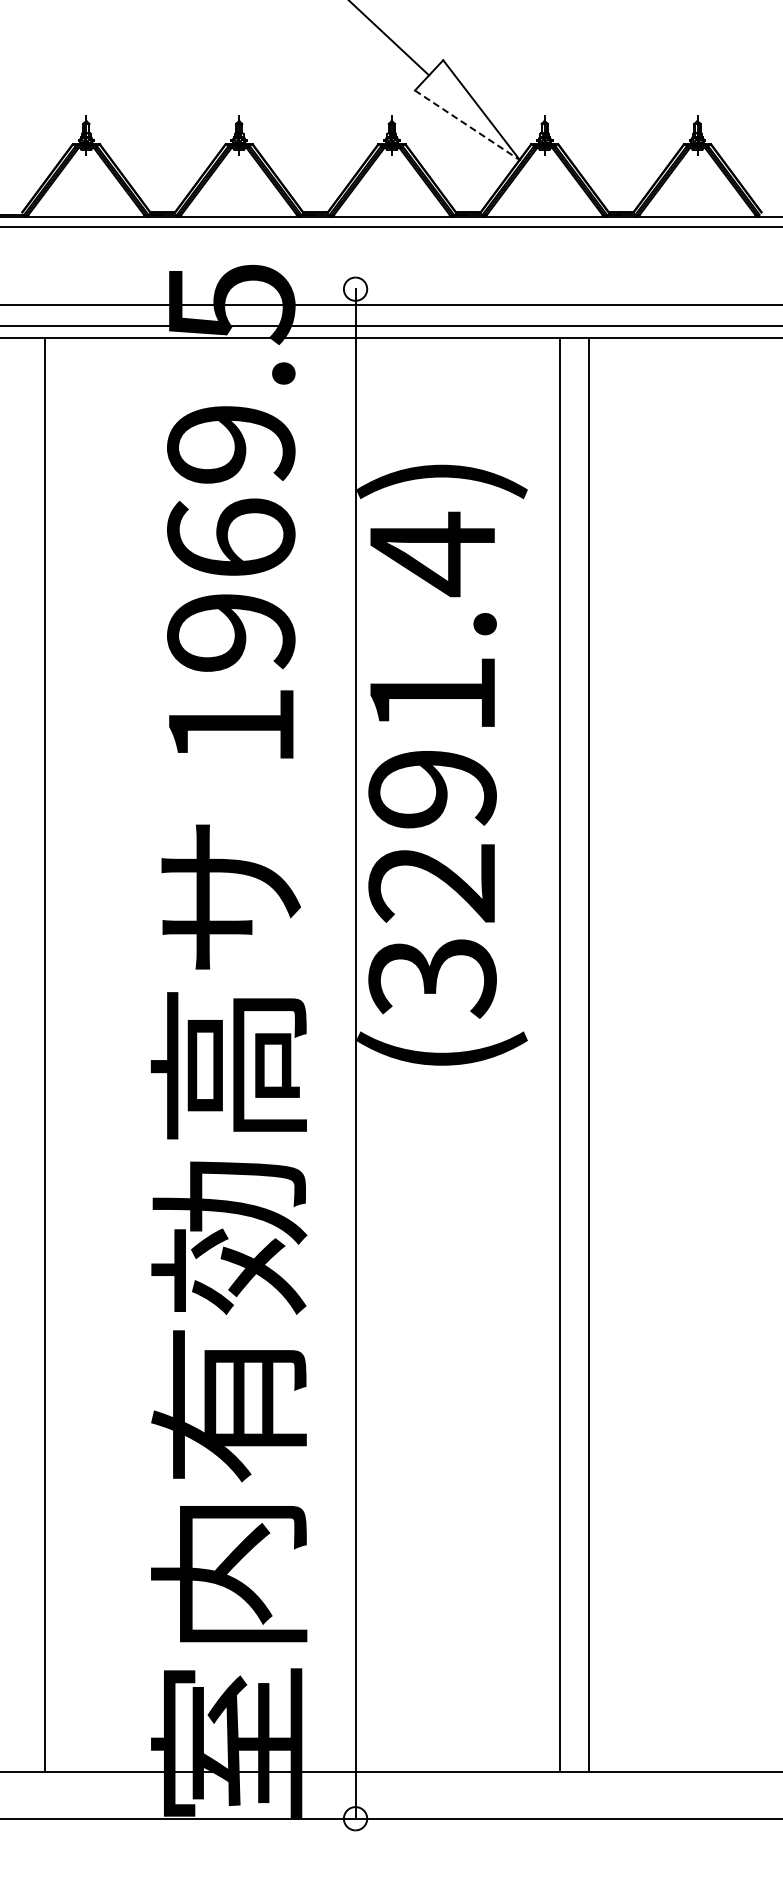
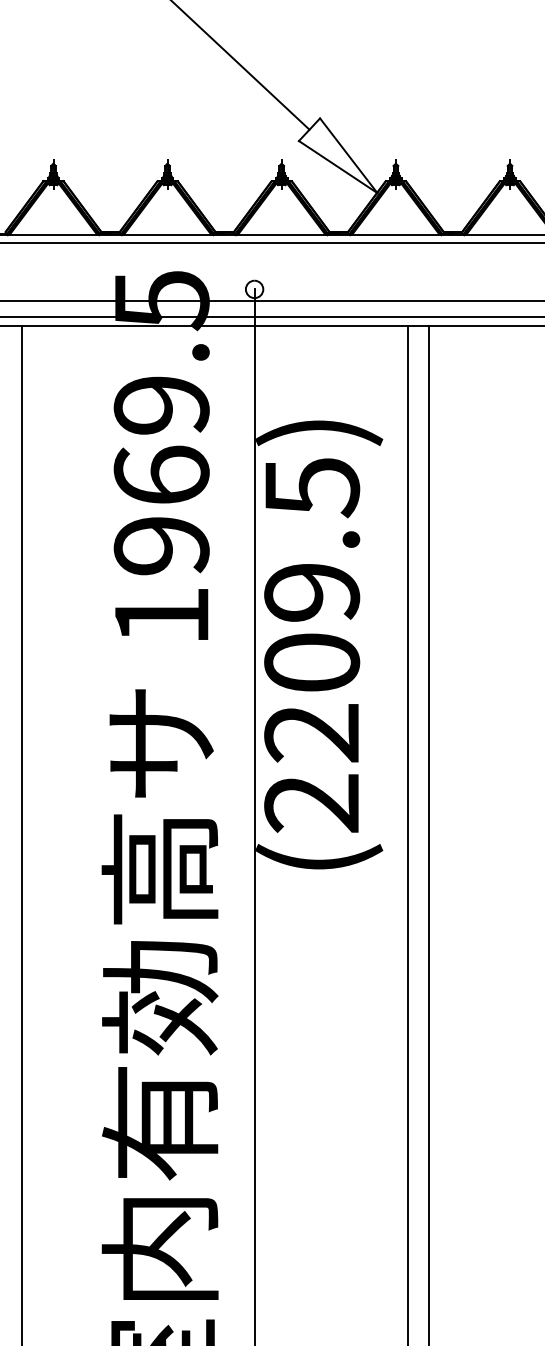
line: (467, 125) -> (338, 167), dashed -> solid
text: (432, 764) -> (312, 644), (3291.4) -> (2209.5)

